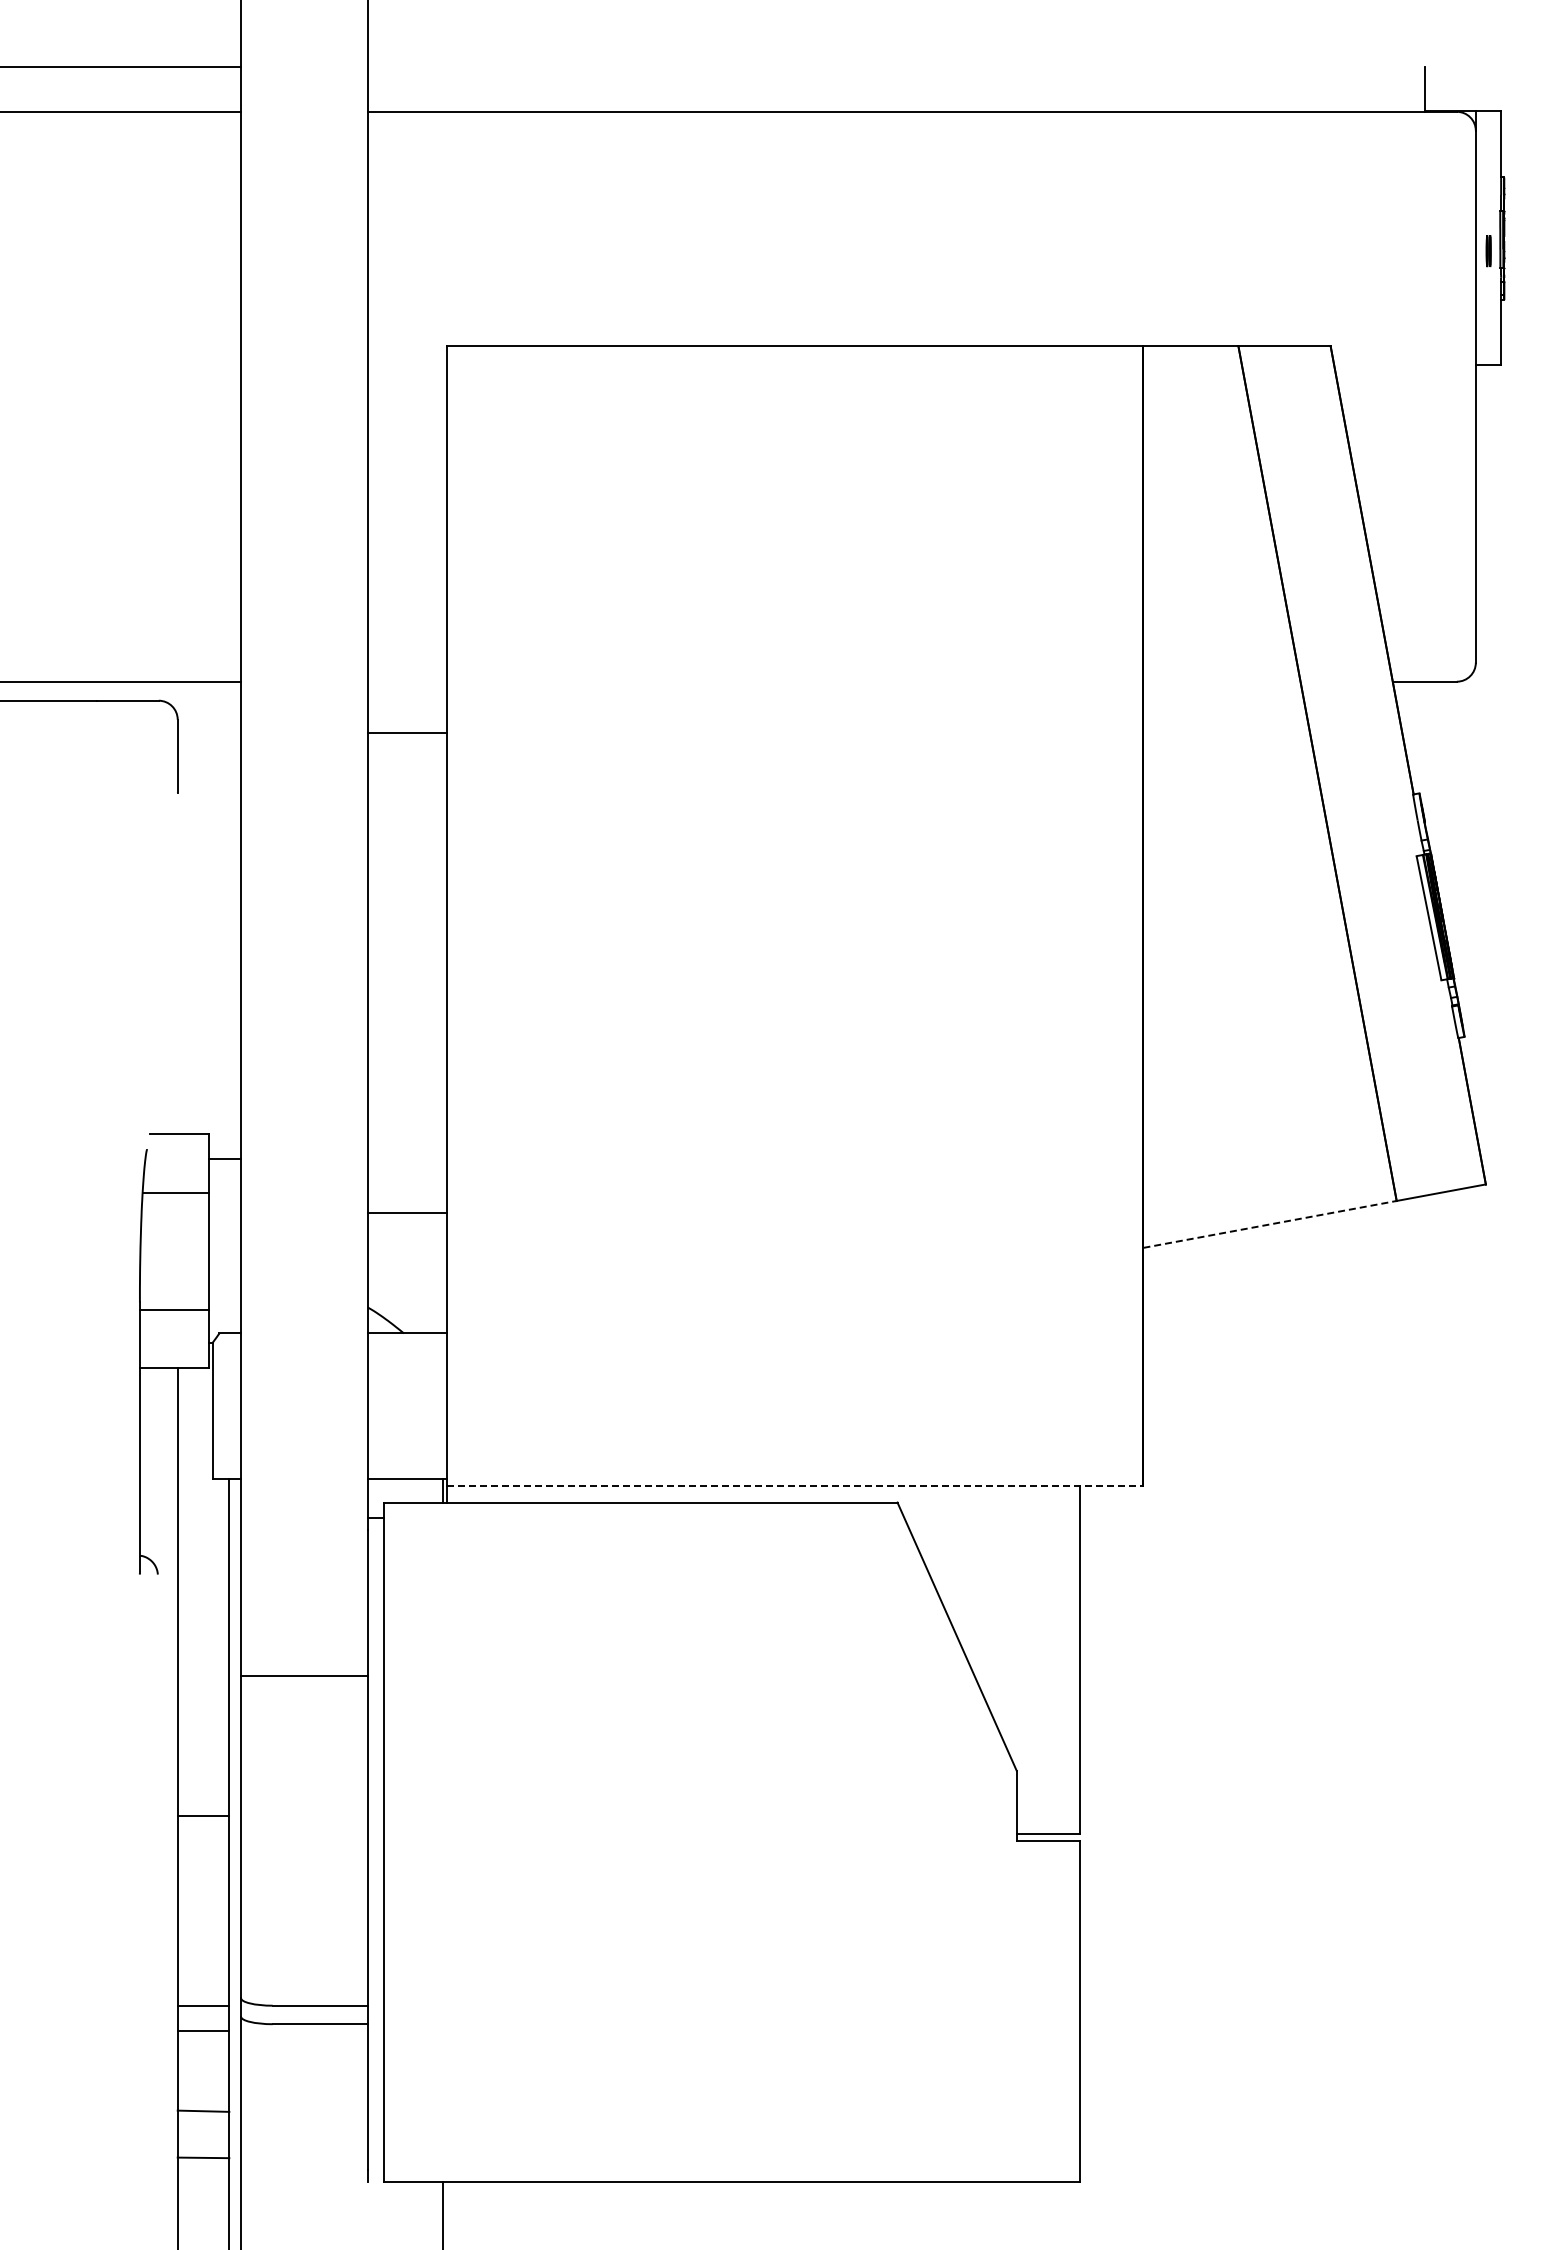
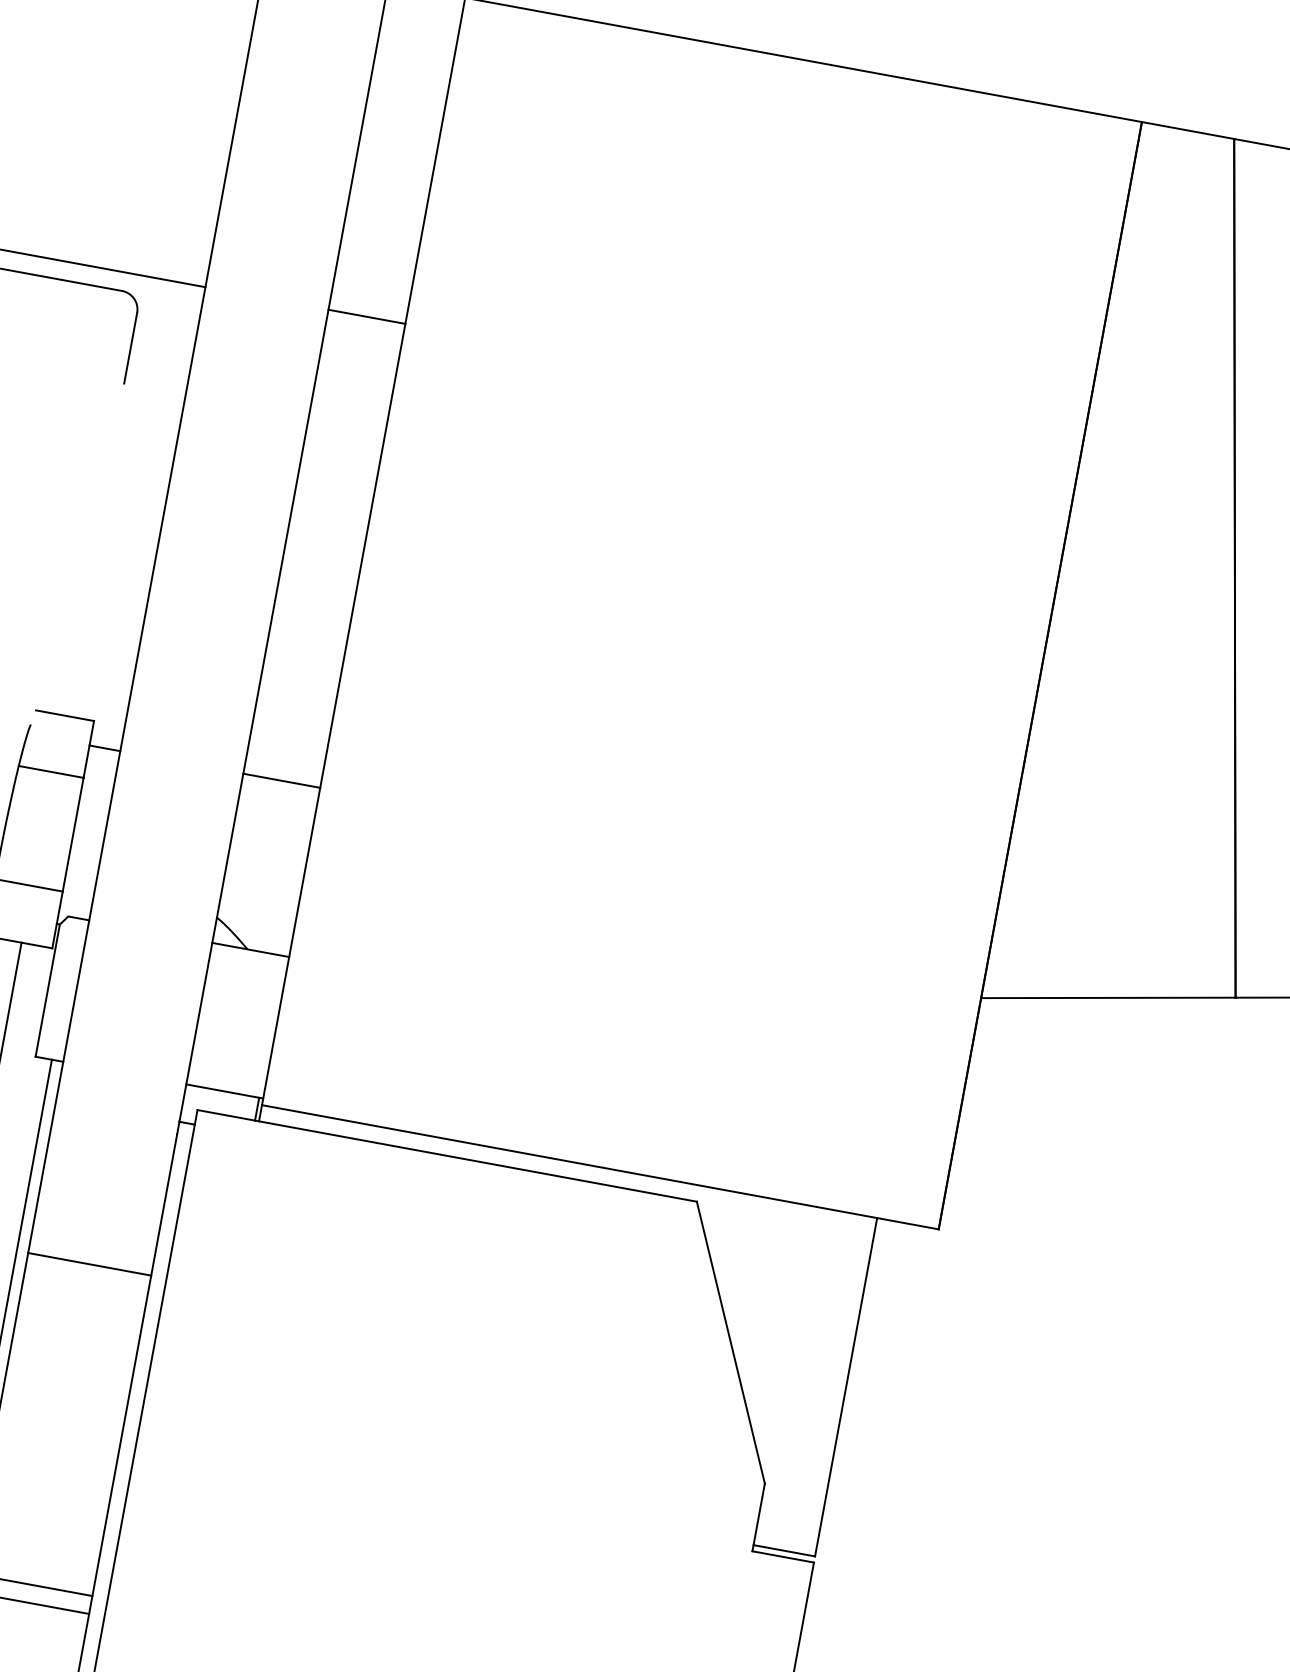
line: (406, 732) -> (366, 316), moved
line: (406, 1213) -> (281, 780), moved
line: (1270, 1224) -> (1108, 998), dashed -> solid
line: (795, 1485) -> (600, 1166), dashed -> solid

